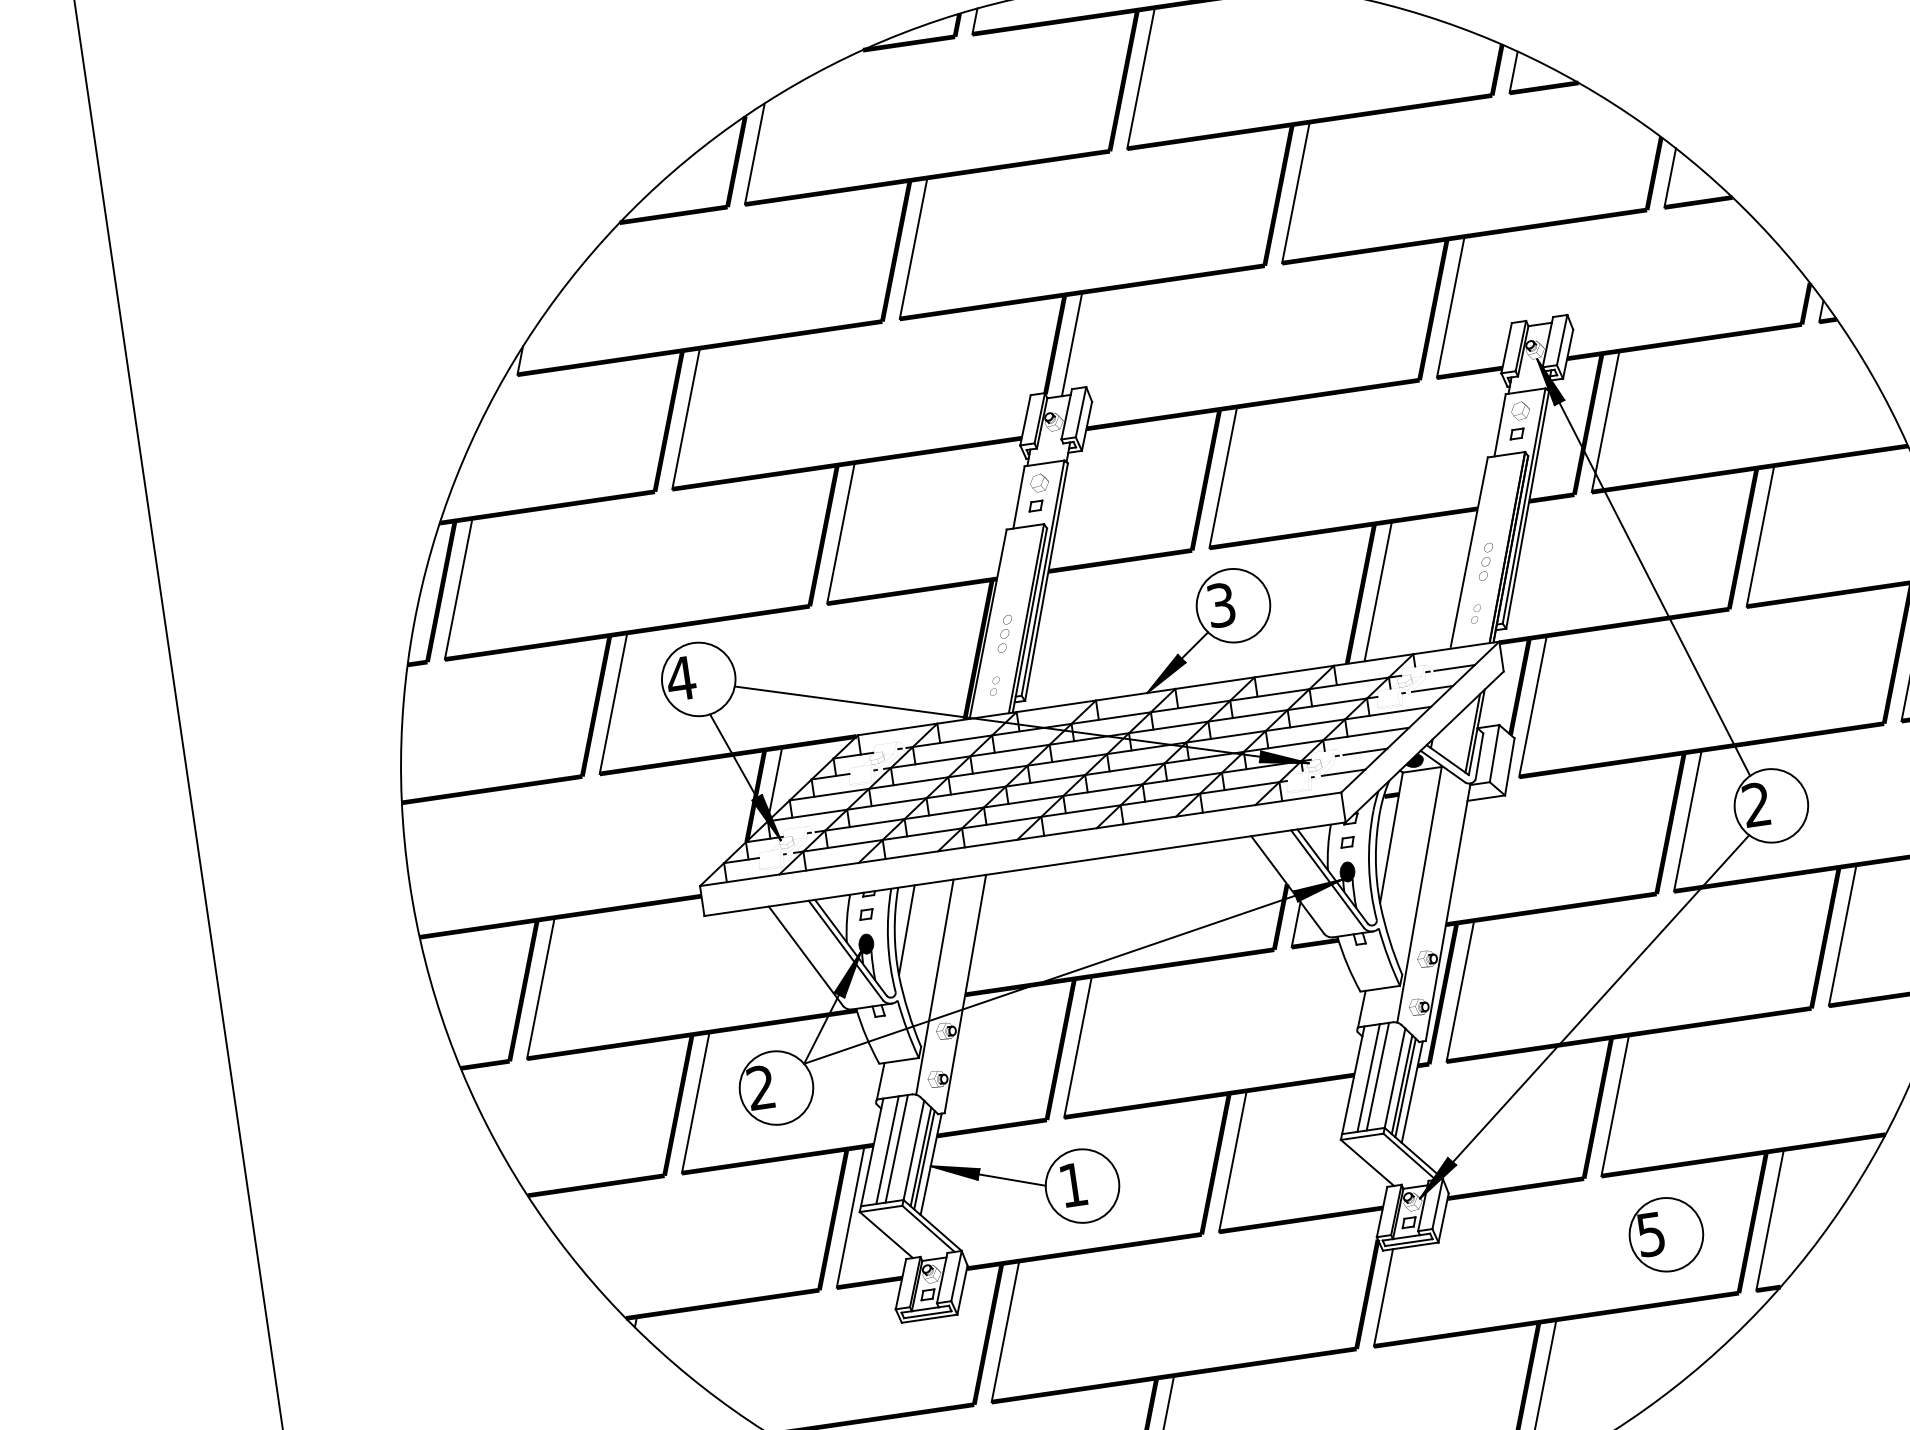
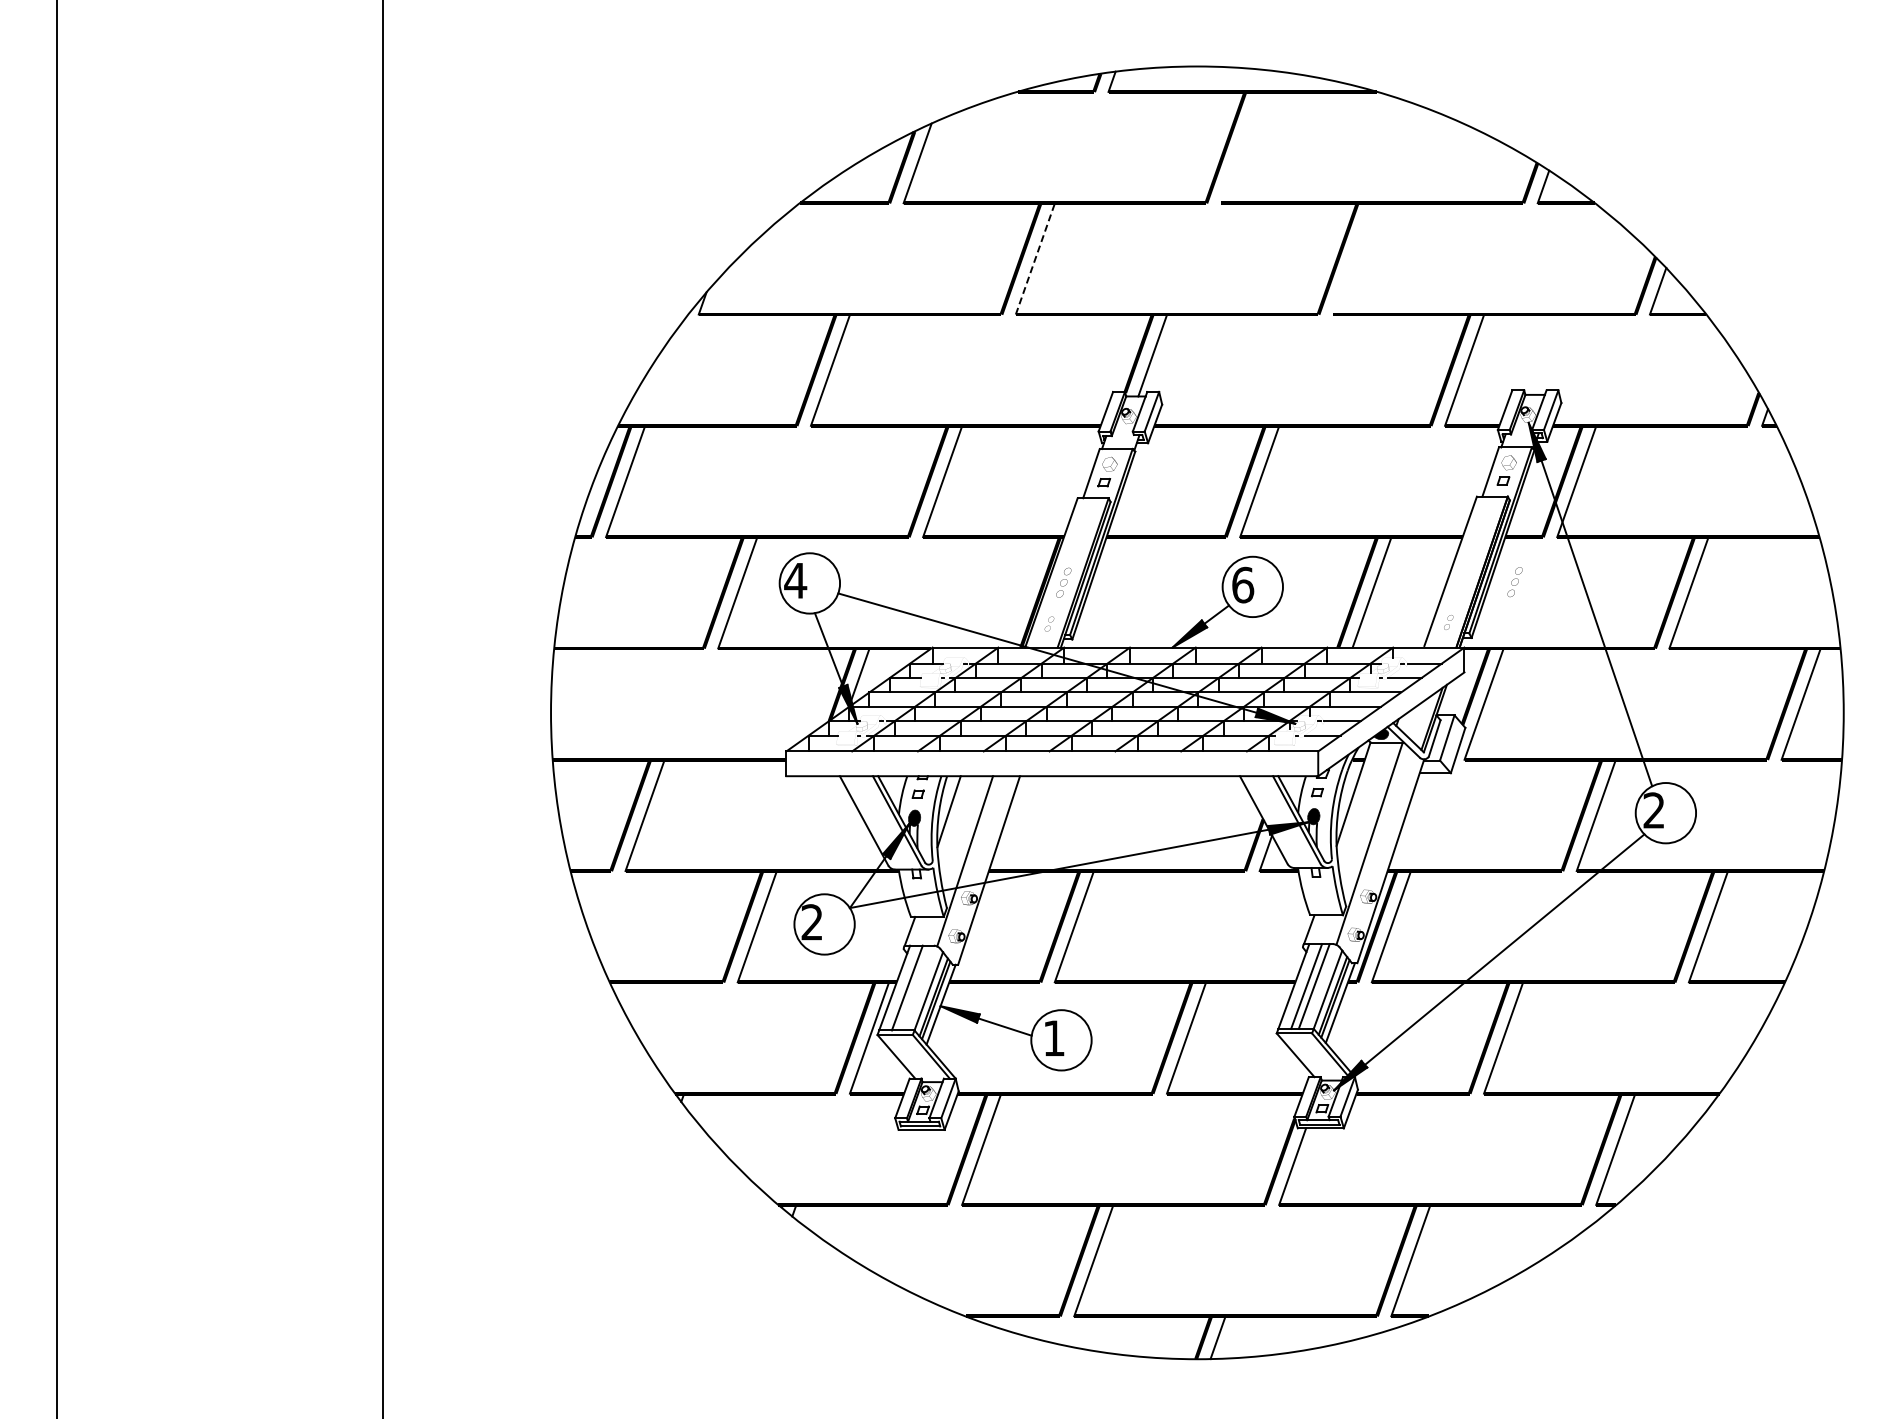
line: (1140, 78) -> (1239, 147), removed
line: (1295, 192) -> (1352, 258), removed
line: (913, 247) -> (1035, 258), solid -> dashed
part: (1485, 562) -> (1514, 582), moved
text: (1221, 604) -> (1243, 584), 3 -> 6
line: (895, 1148) -> (914, 987), removed
part: (1666, 1235) -> (1529, 1149), removed

